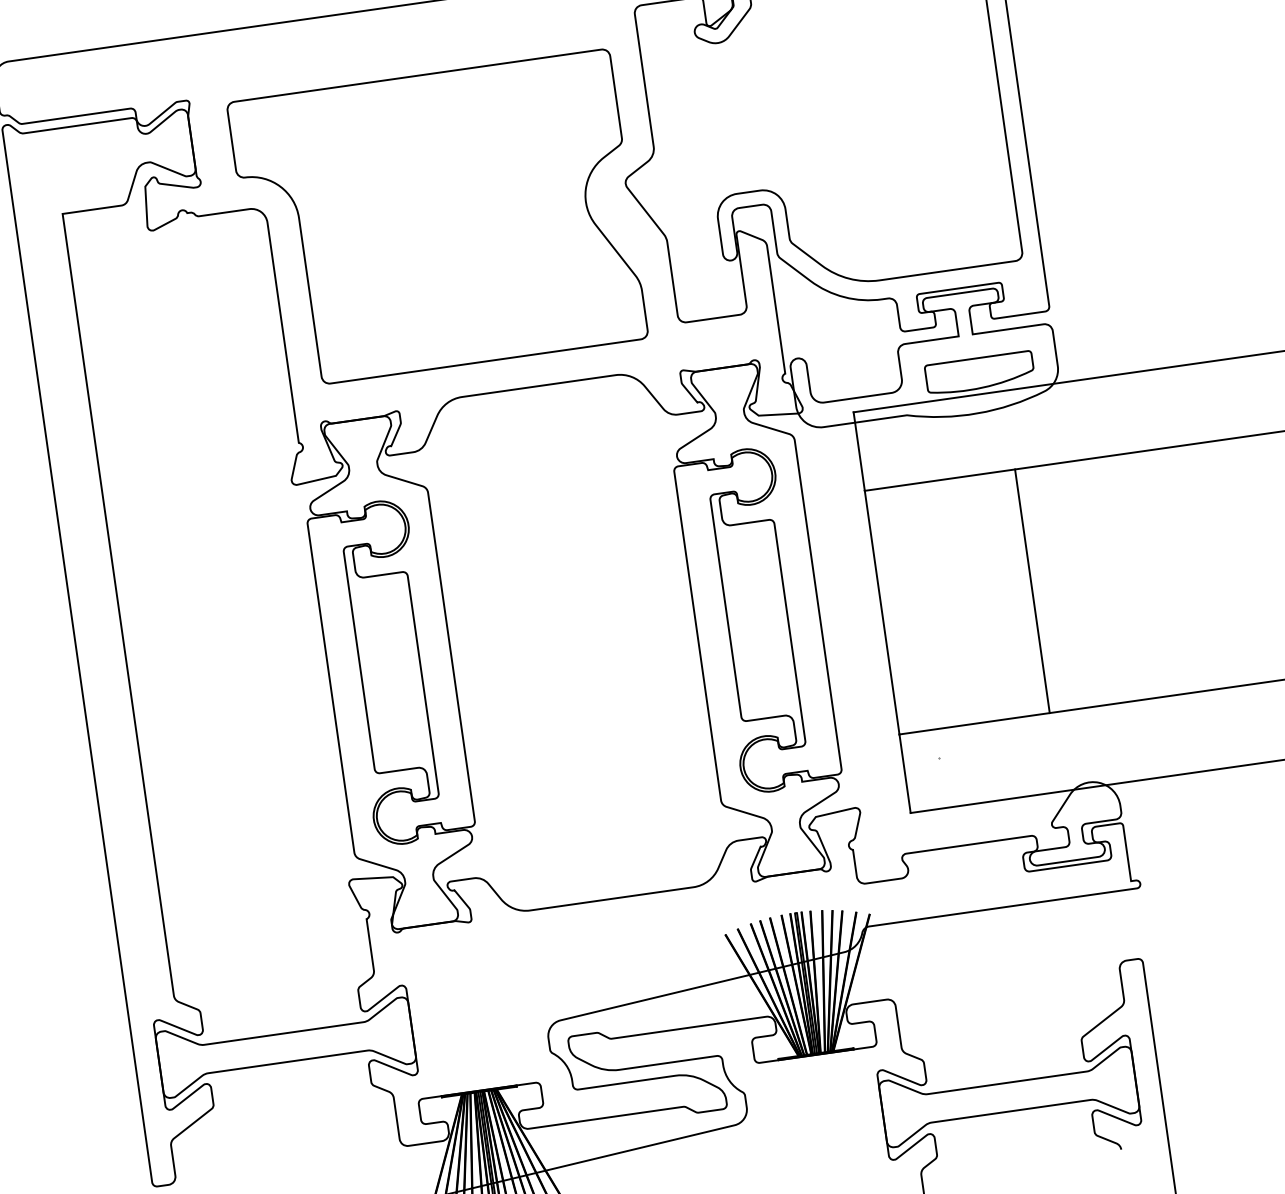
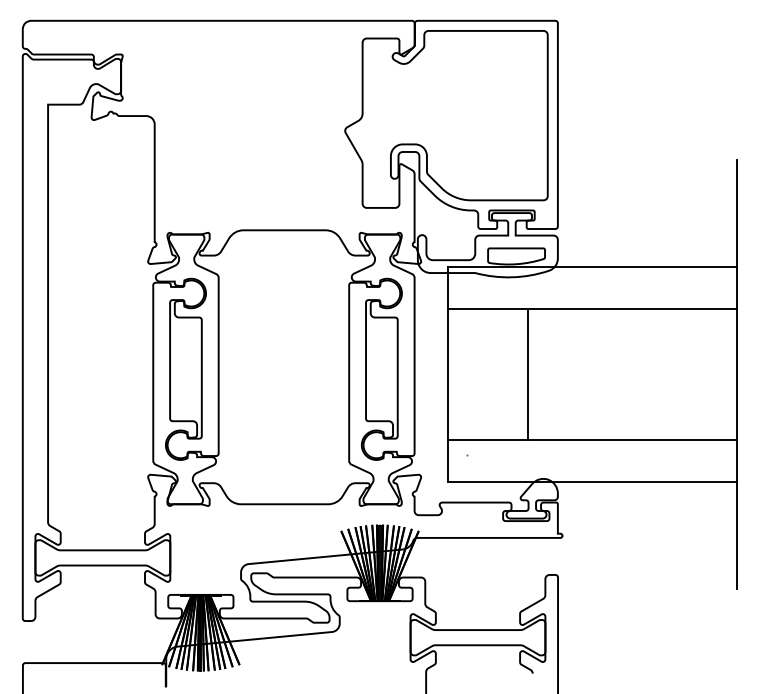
part: (438, 219) -> (244, 135), removed

